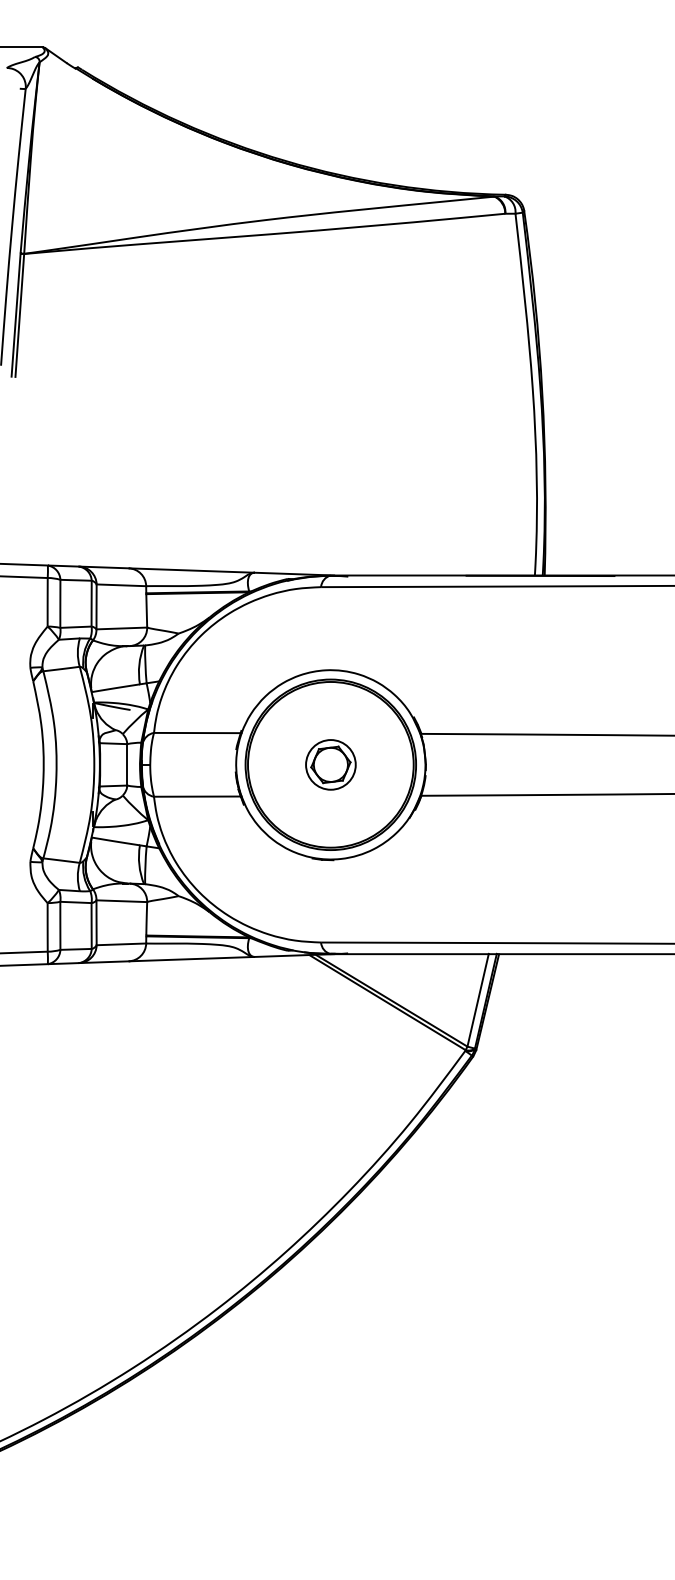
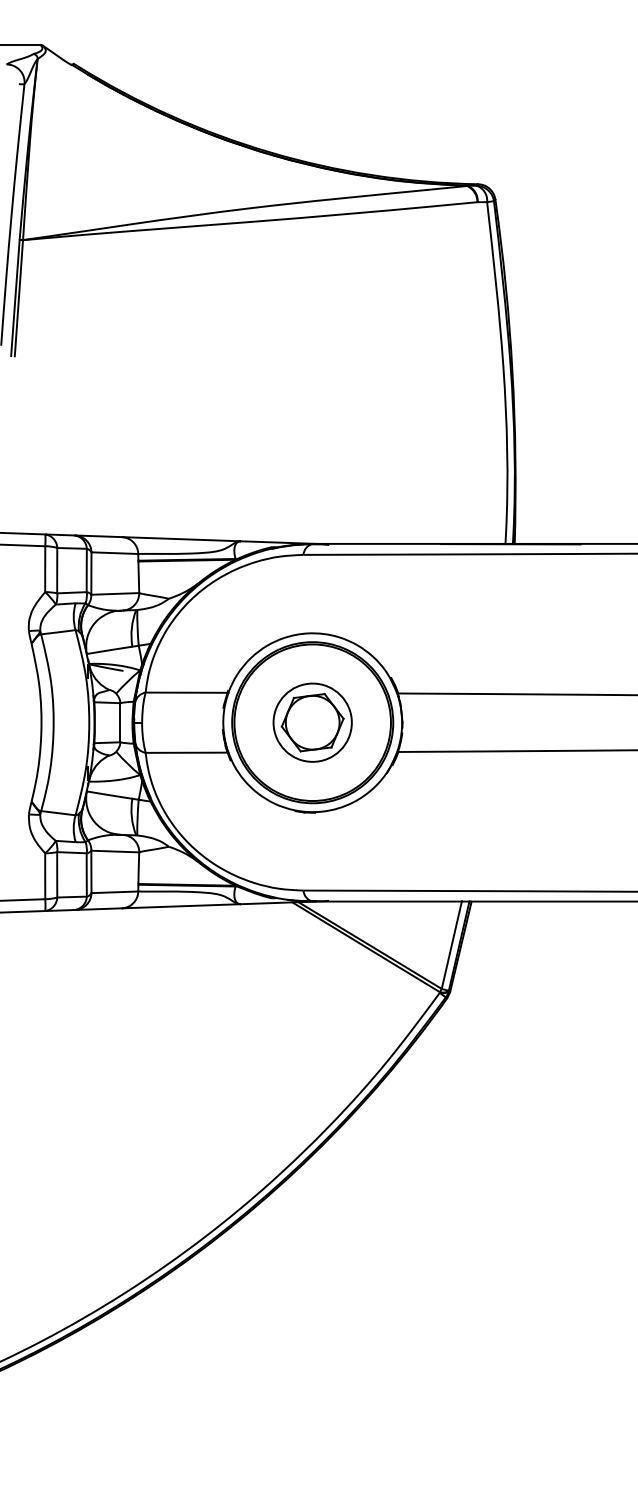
part: (330, 764) -> (312, 722), size x1.67

